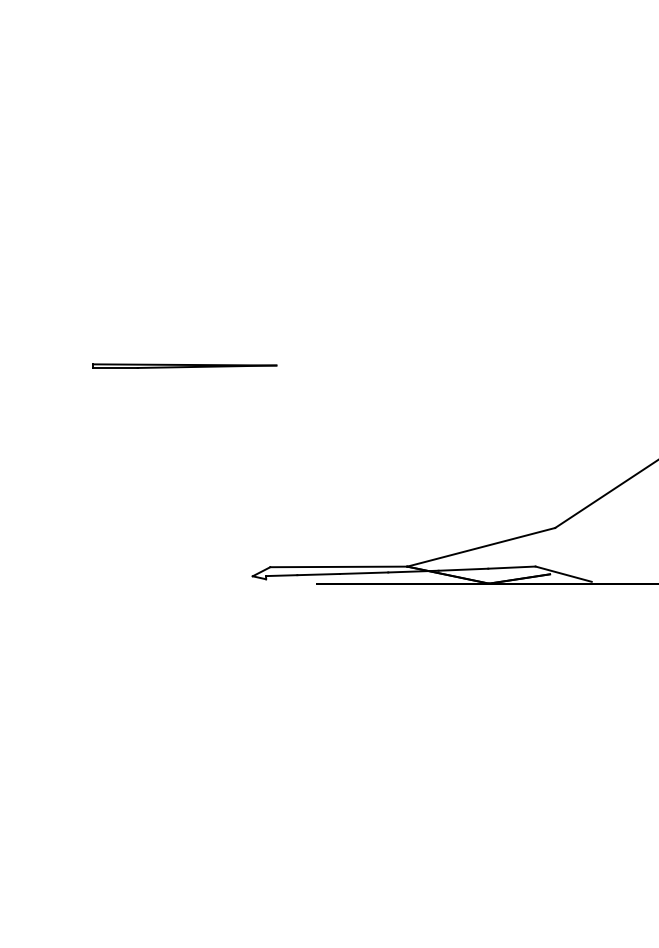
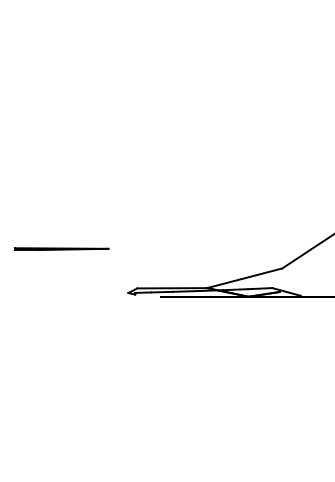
line: (184, 364) -> (61, 248), moved

